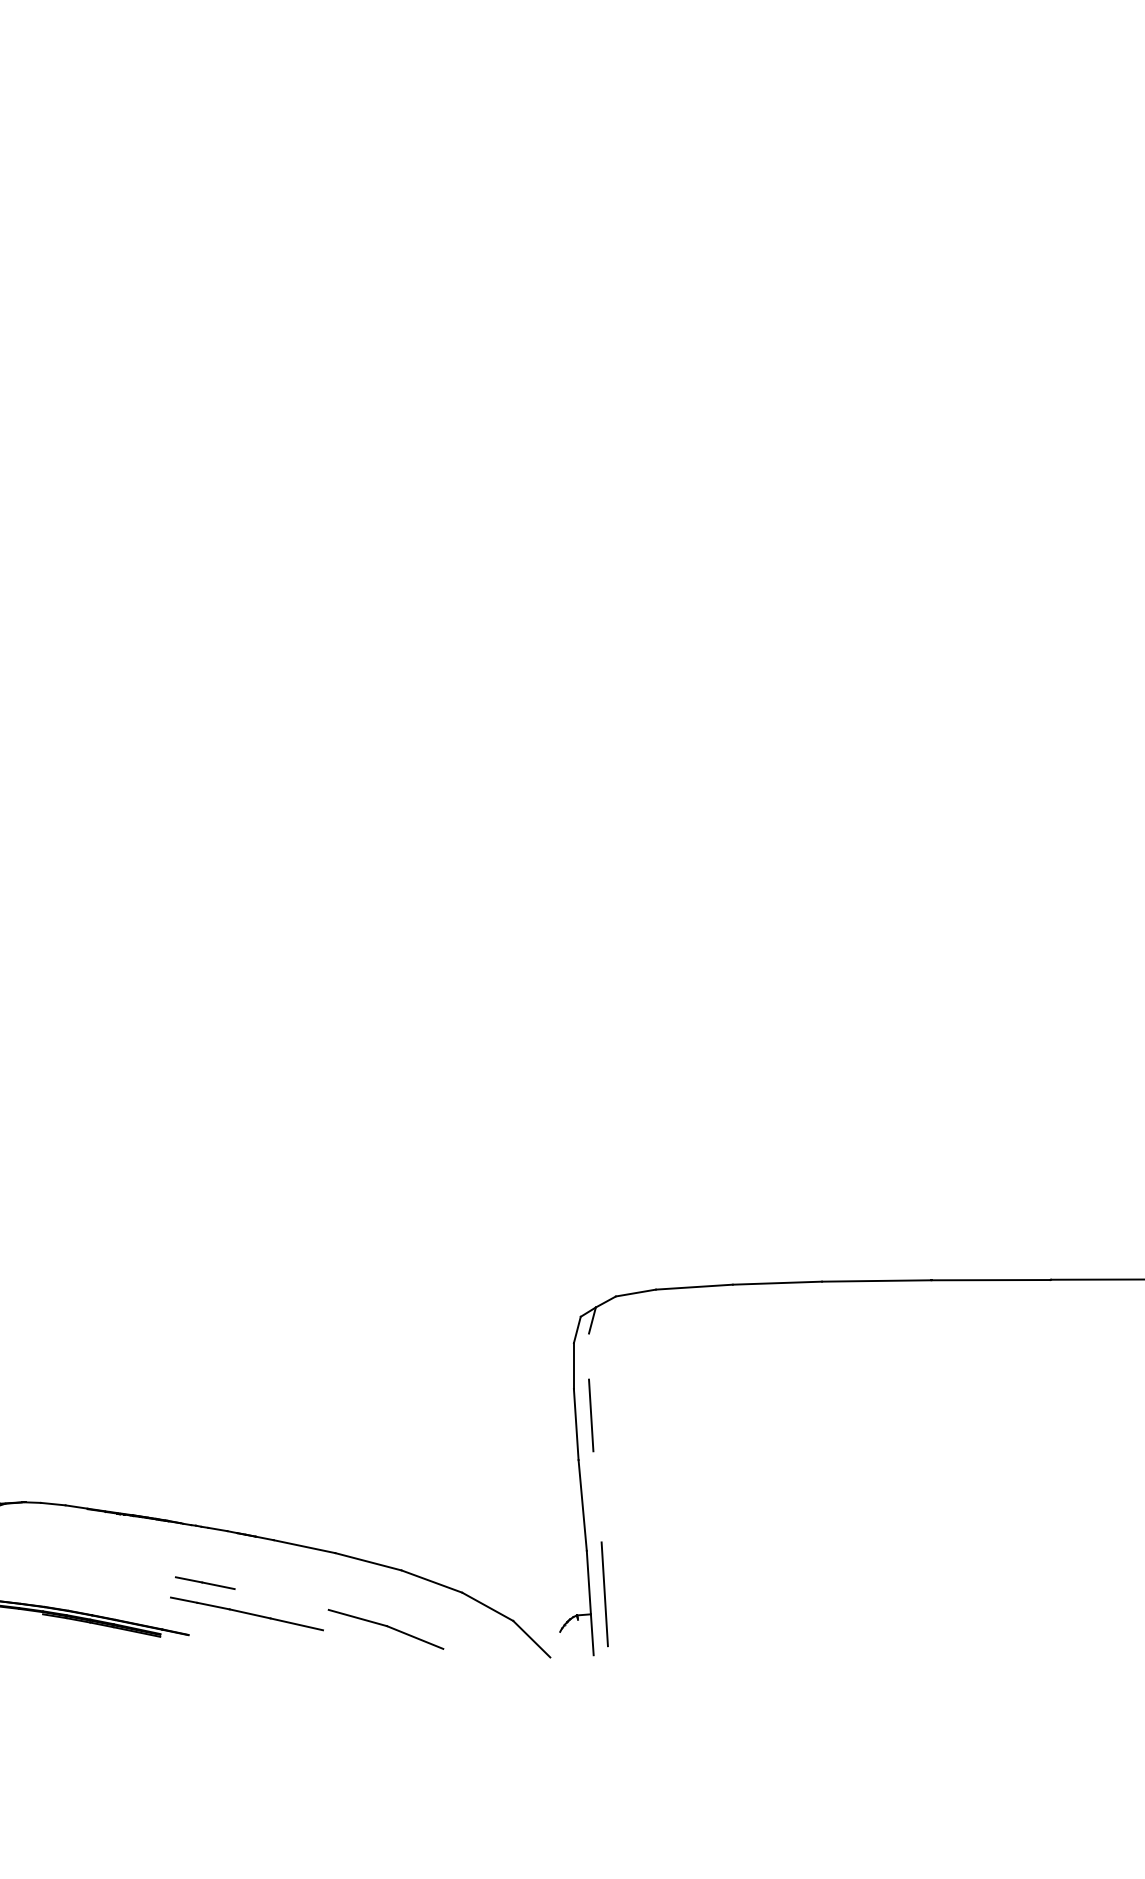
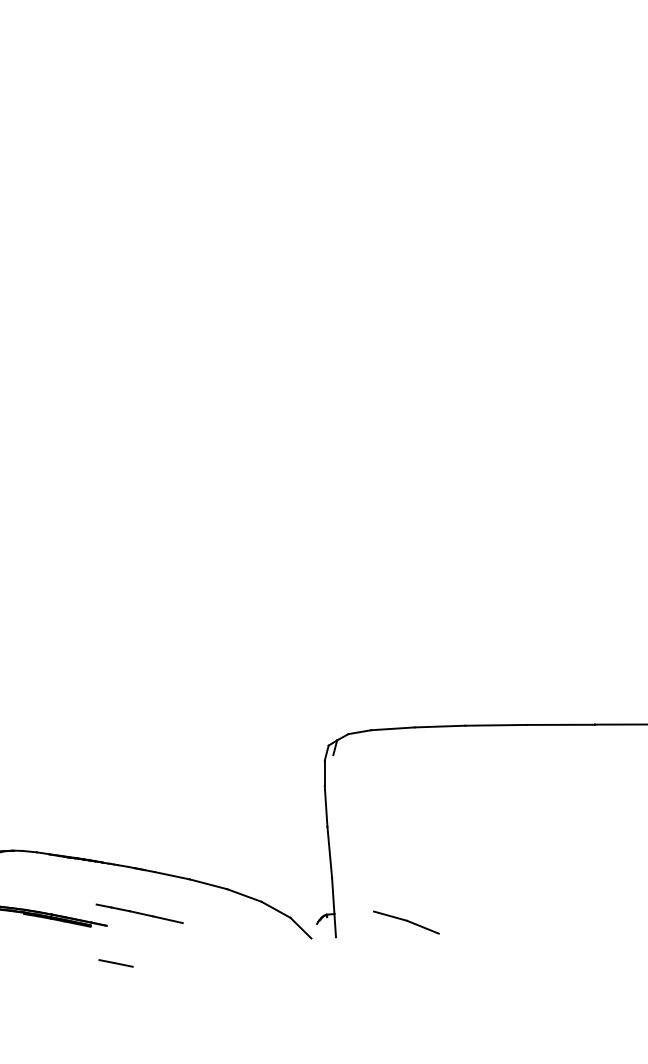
line: (591, 1415) -> (334, 801), removed
line: (204, 1583) -> (115, 963), moved
line: (605, 1593) -> (342, 902), removed
part: (386, 1629) -> (406, 922), moved

